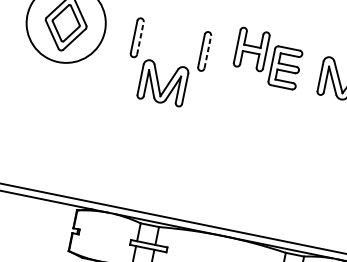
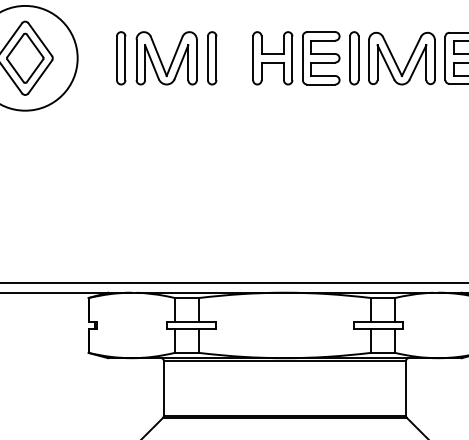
line: (140, 38) -> (125, 58), dashed -> solid
part: (251, 49) -> (272, 58), moved
line: (207, 52) -> (216, 58), dashed -> solid
part: (310, 73) -> (354, 58), added
part: (162, 83) -> (166, 58), moved

